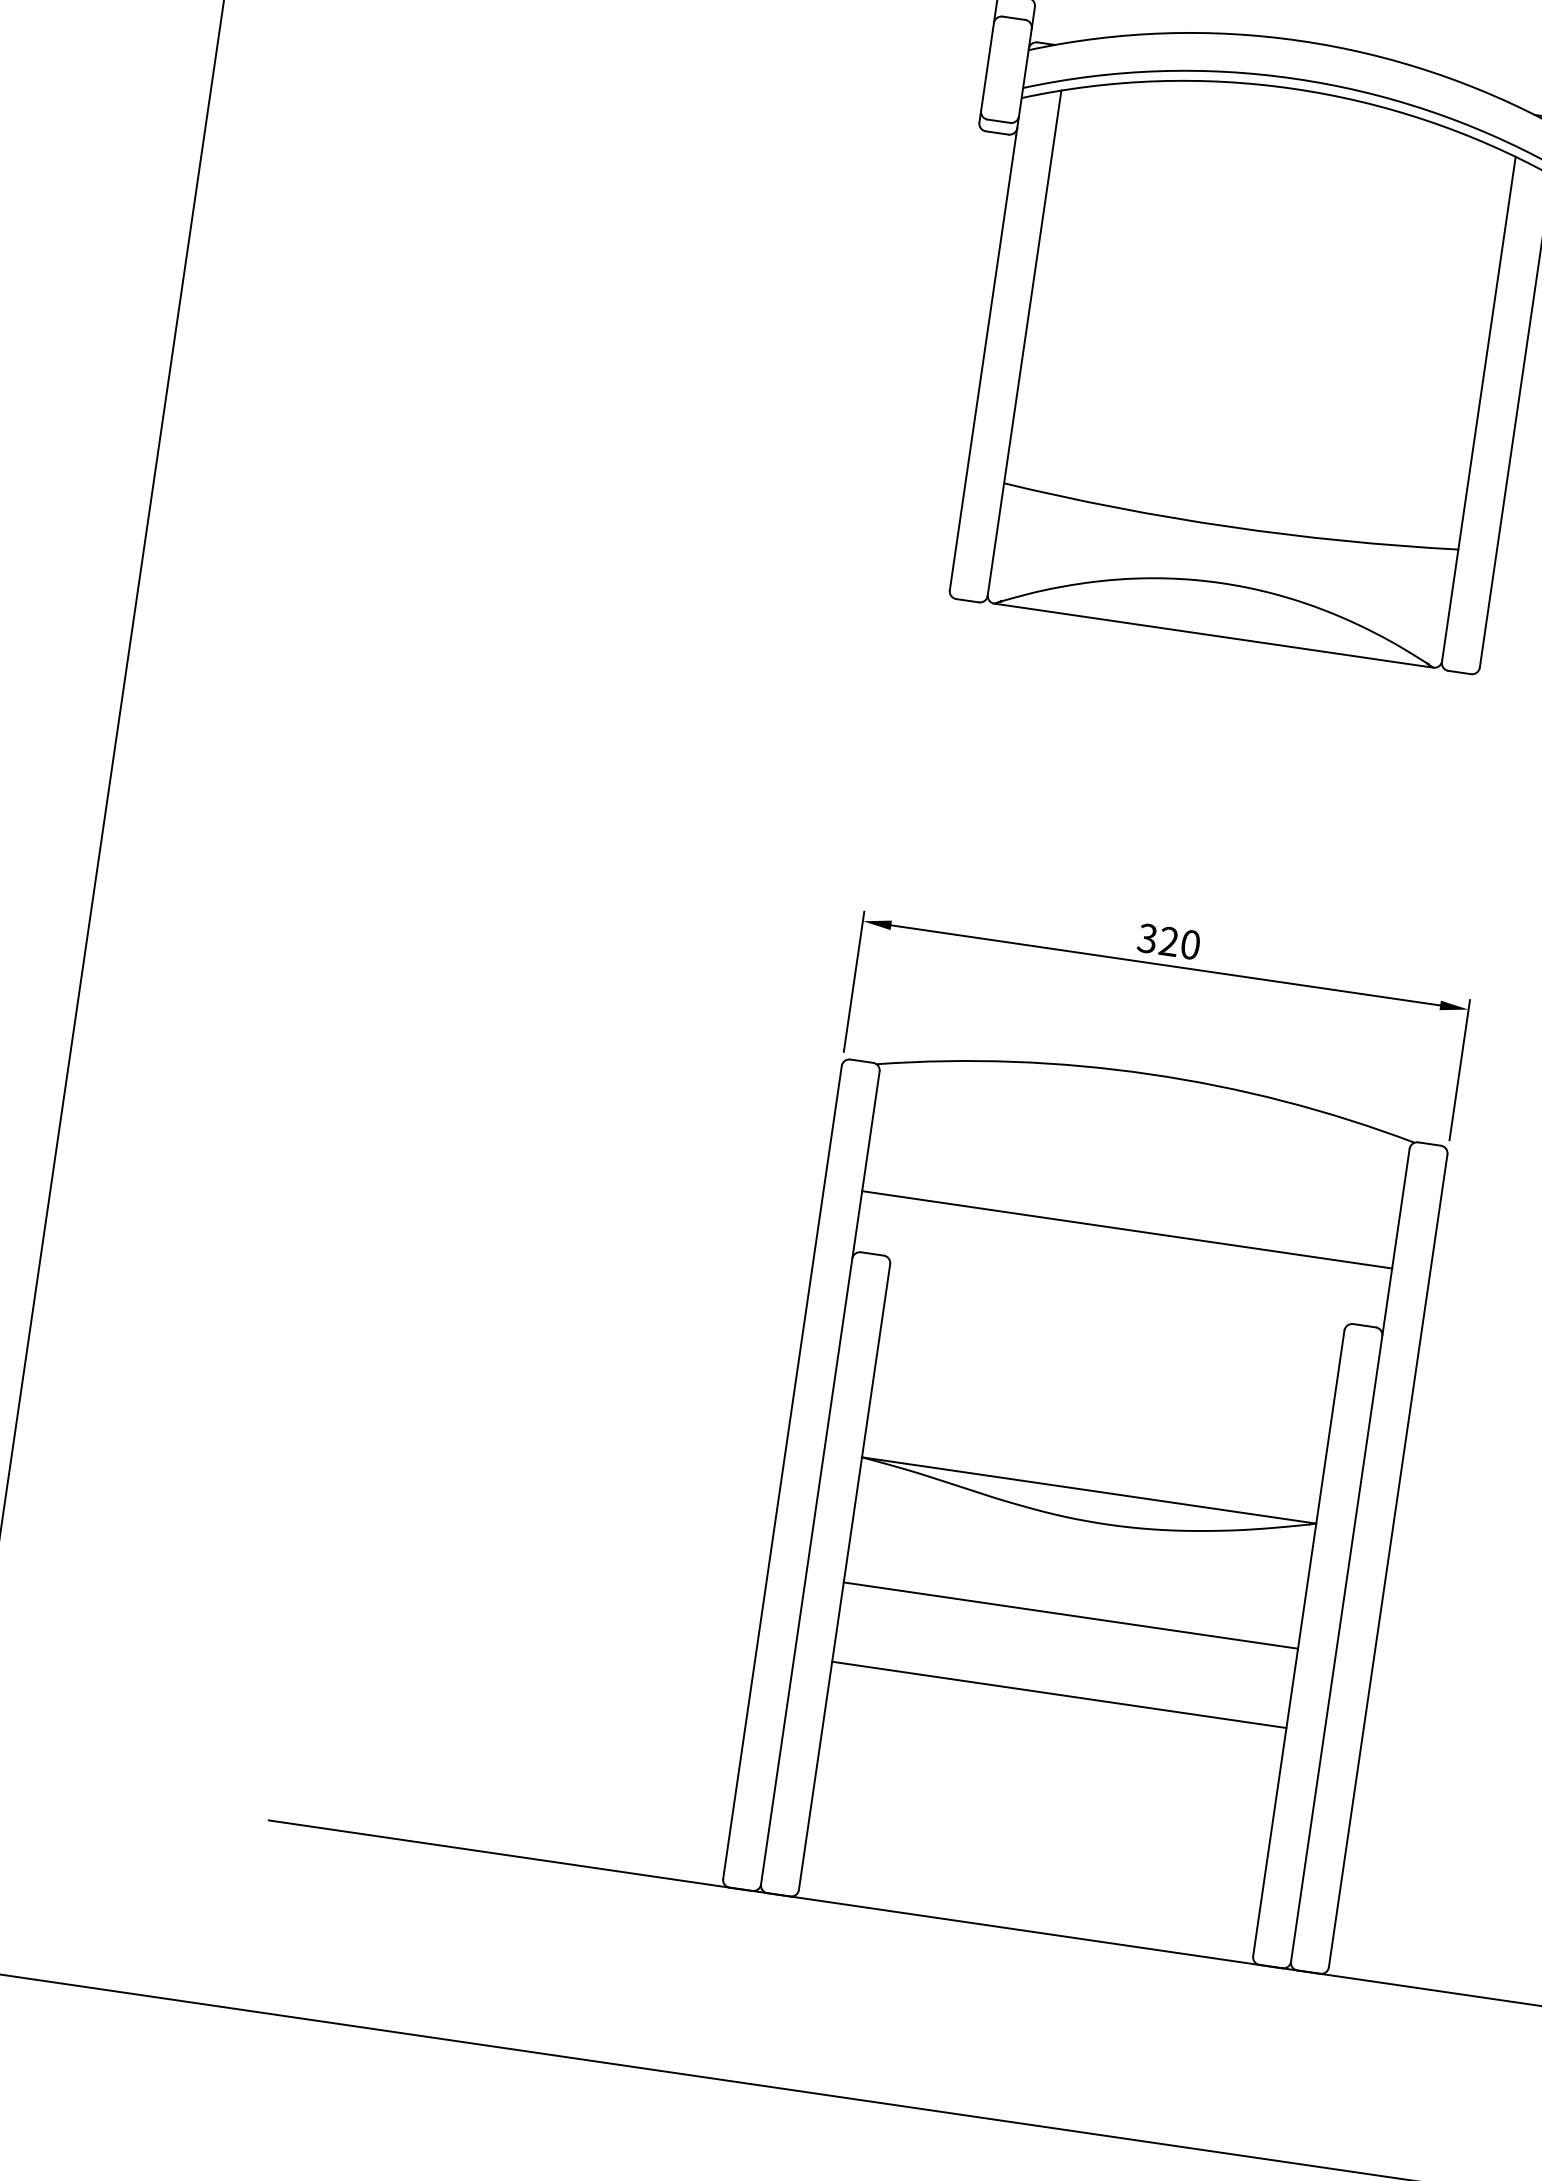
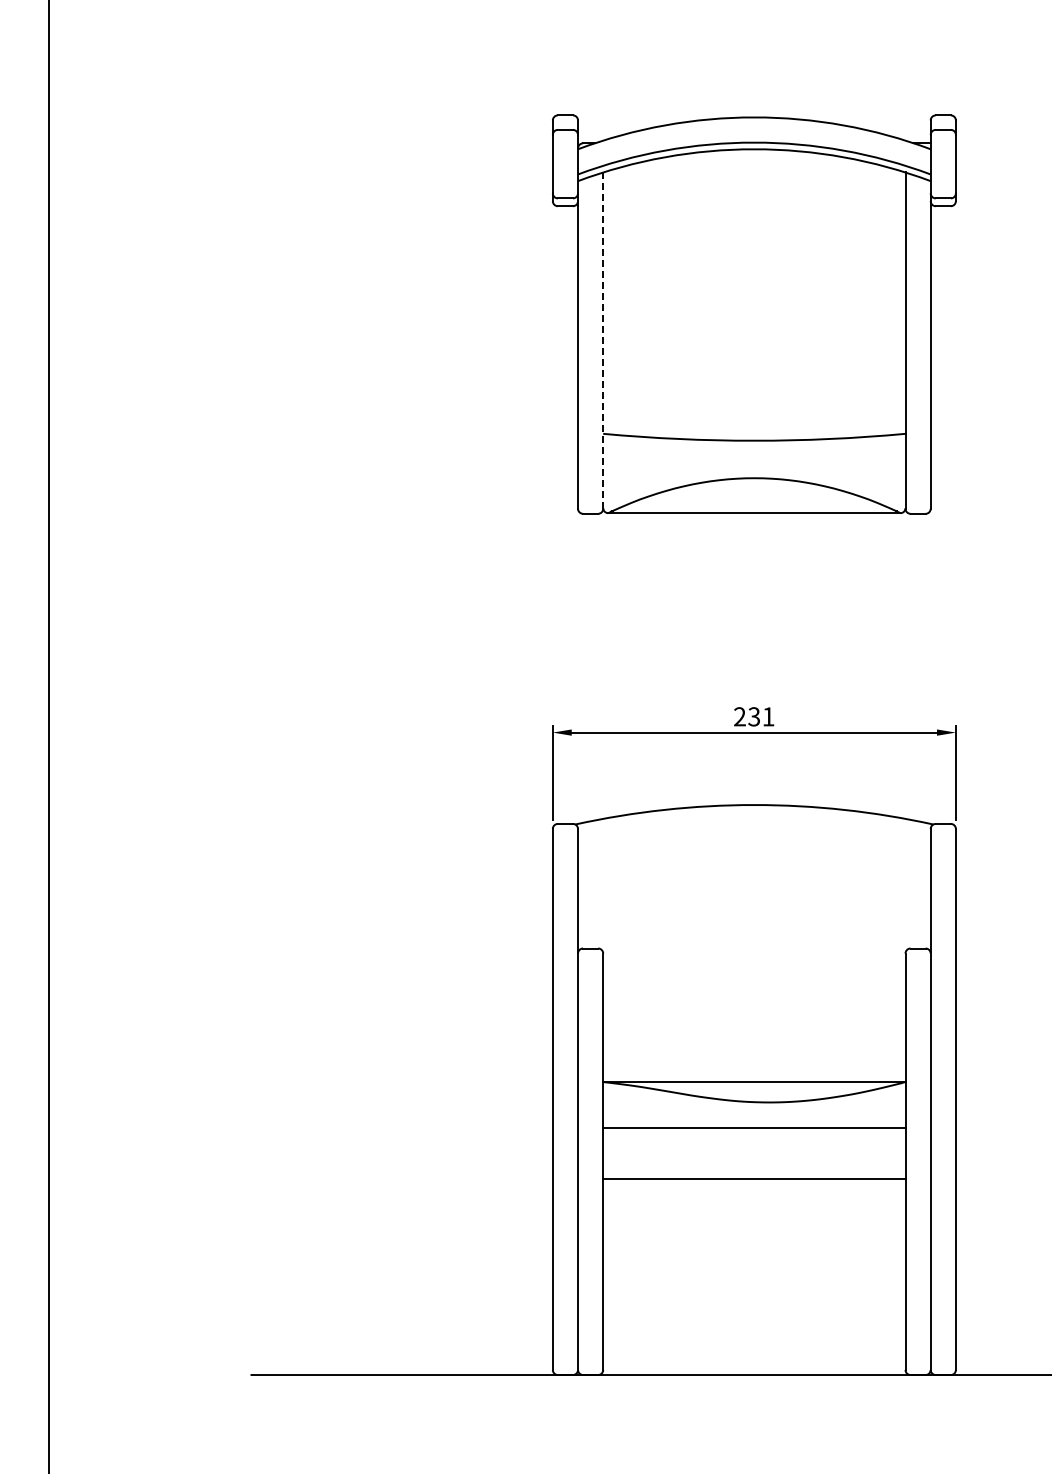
line: (1024, 344) -> (603, 341), solid -> dashed
text: (1169, 941) -> (754, 716), 320 -> 231
line: (1127, 1229) -> (754, 908), removed
line: (1071, 1615) -> (754, 1128), moved
line: (1059, 1695) -> (754, 1179), moved

